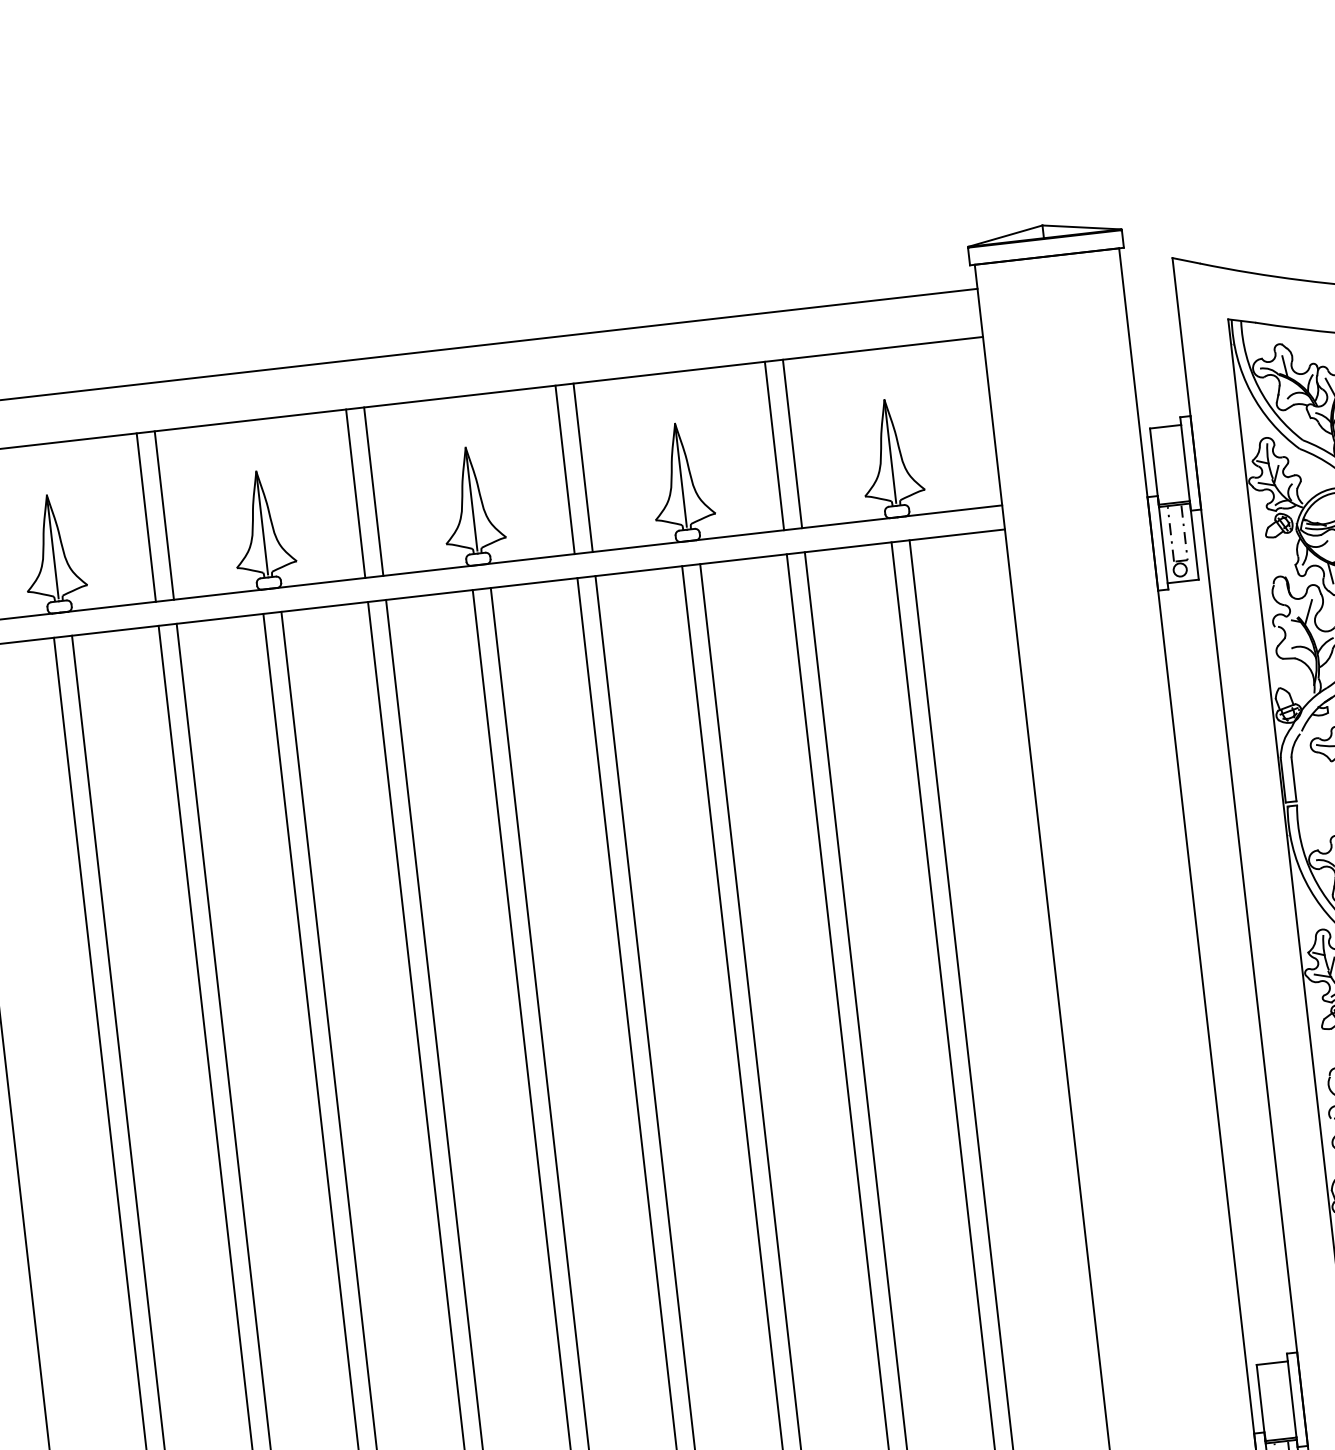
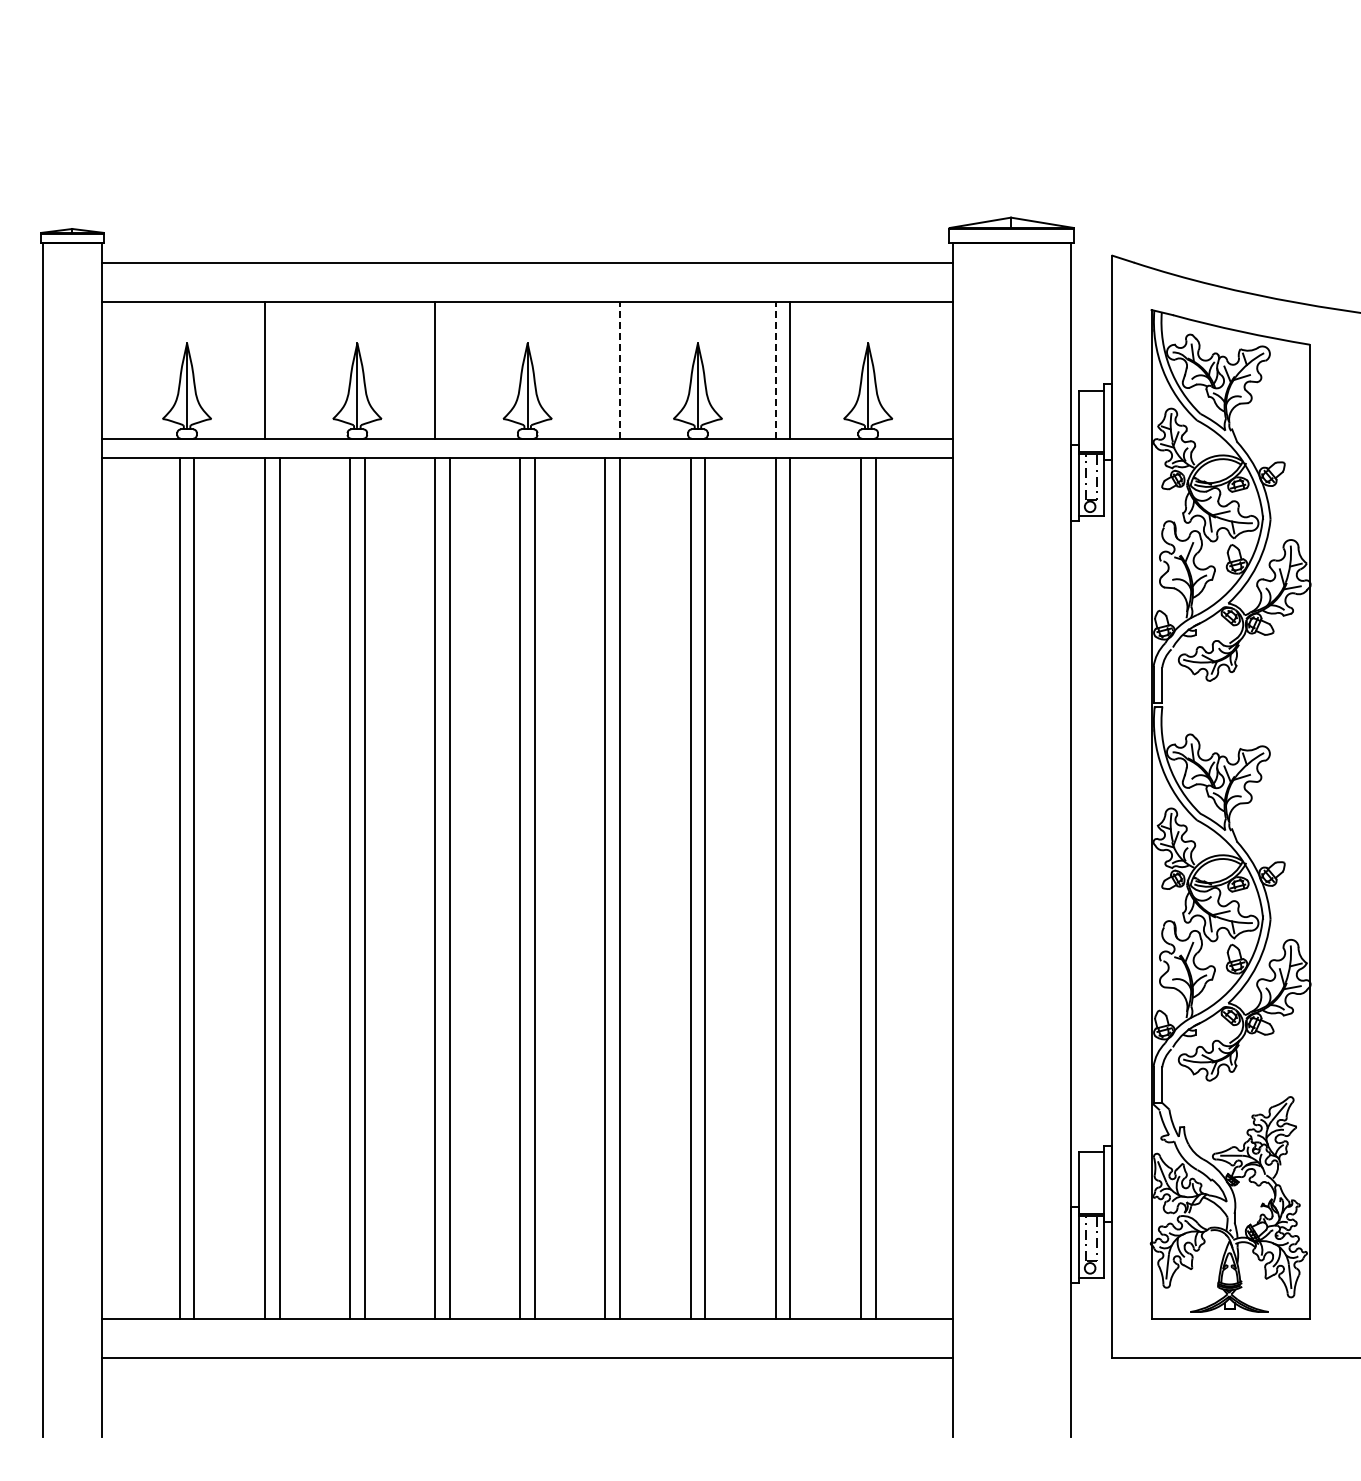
line: (774, 445) -> (775, 369), solid -> dashed
line: (583, 466) -> (620, 369), solid -> dashed
line: (565, 469) -> (605, 369), removed
line: (373, 490) -> (449, 369), removed
line: (164, 514) -> (279, 369), removed

